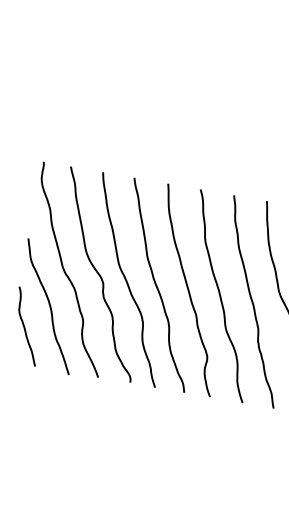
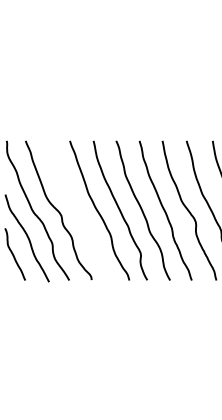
curve: (127, 279) -> (77, 210), removed

